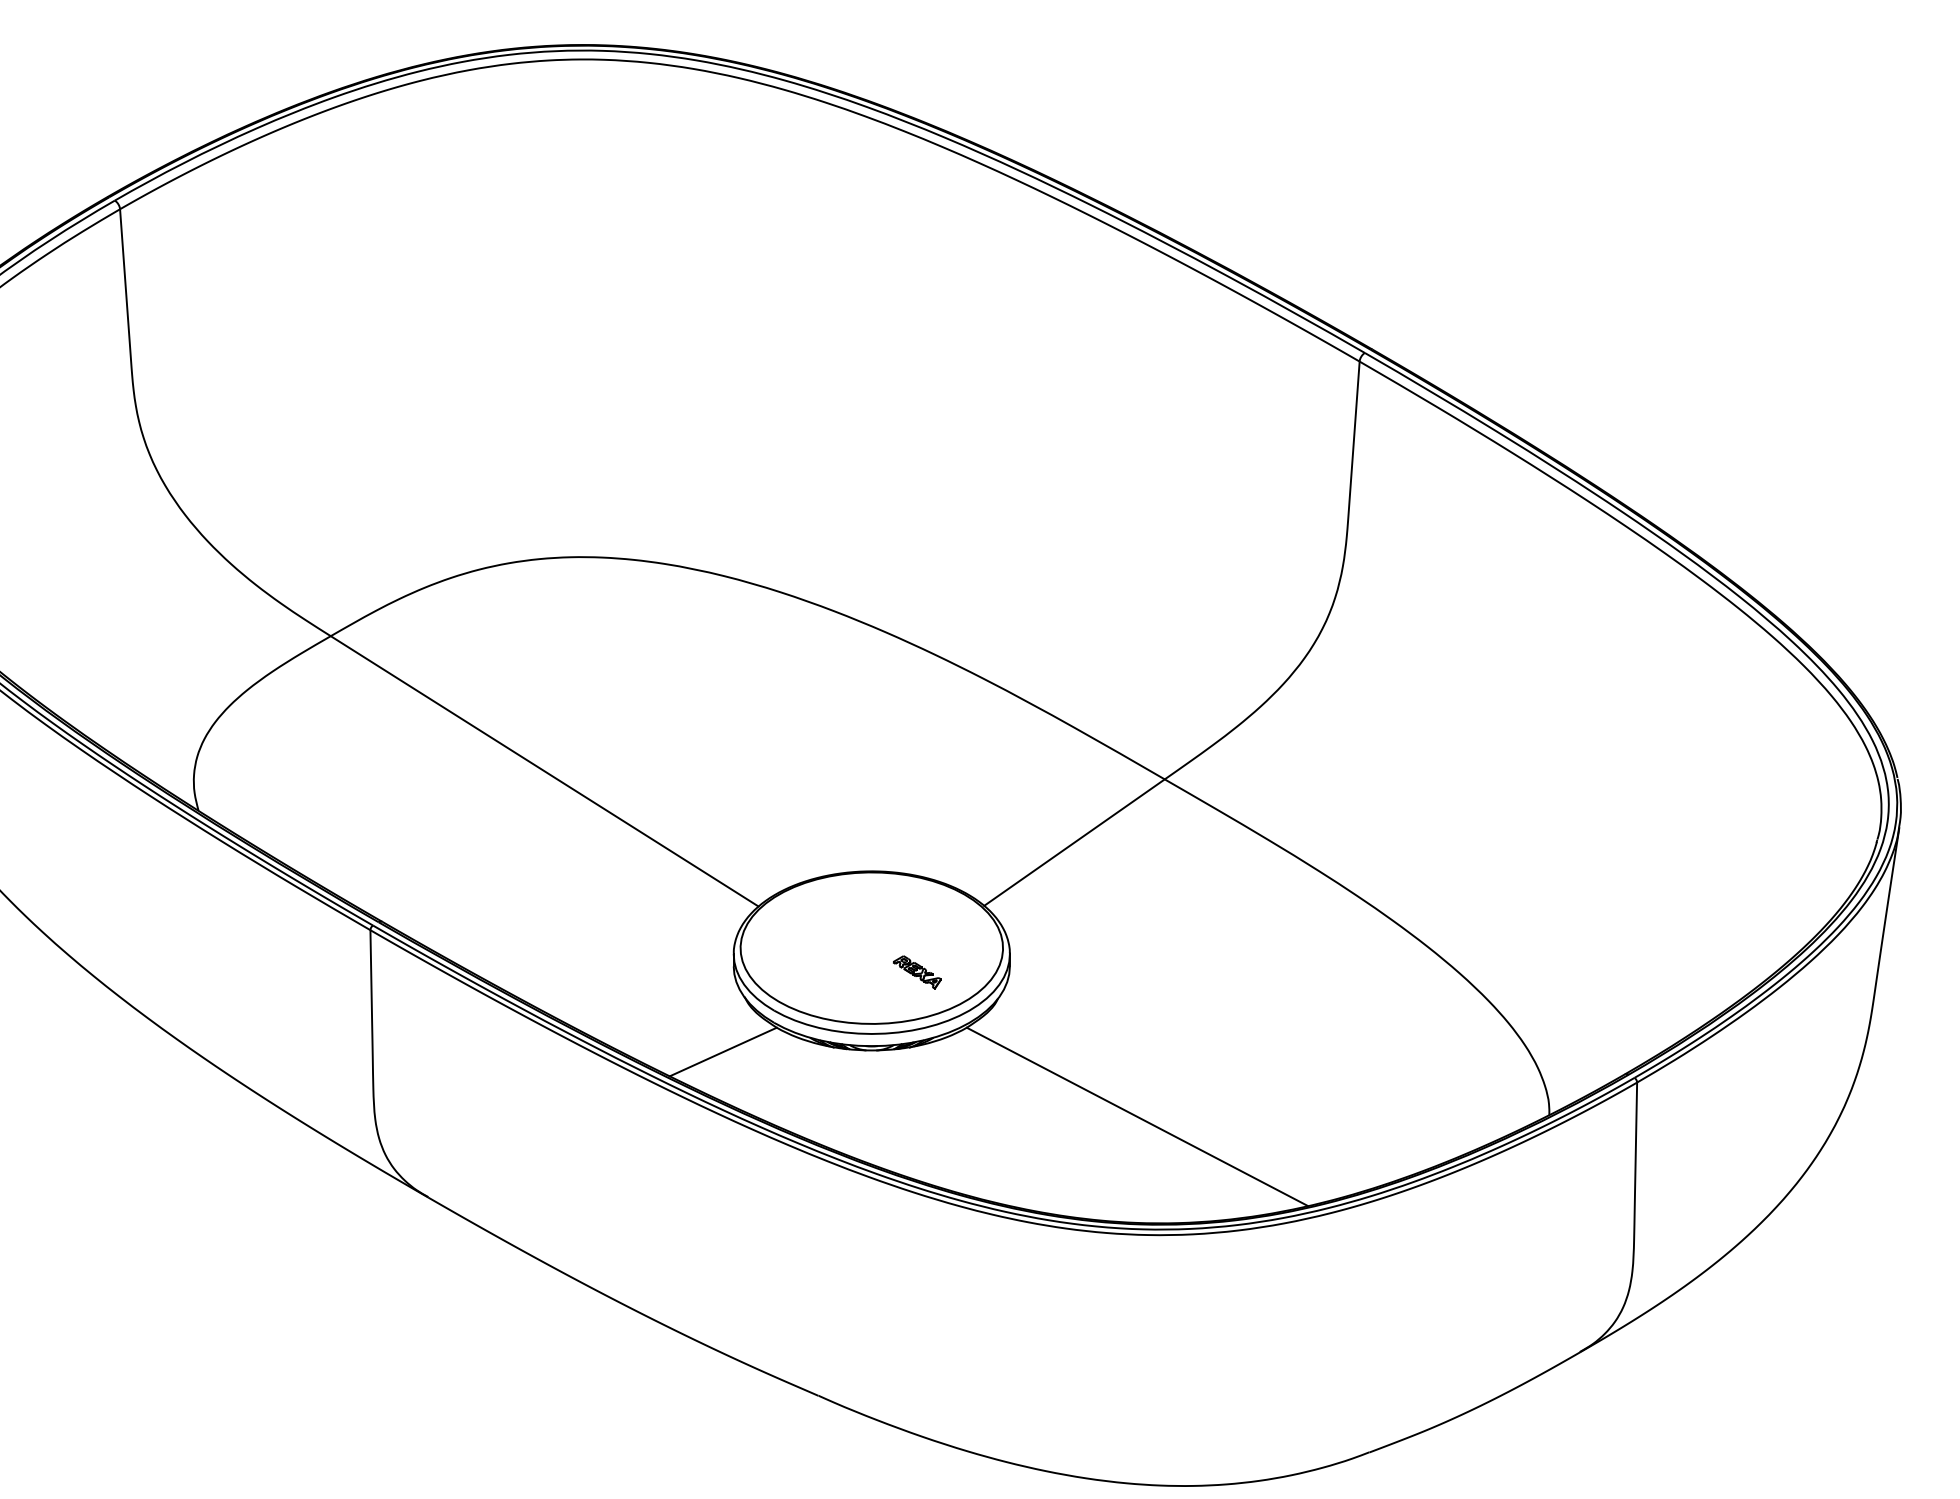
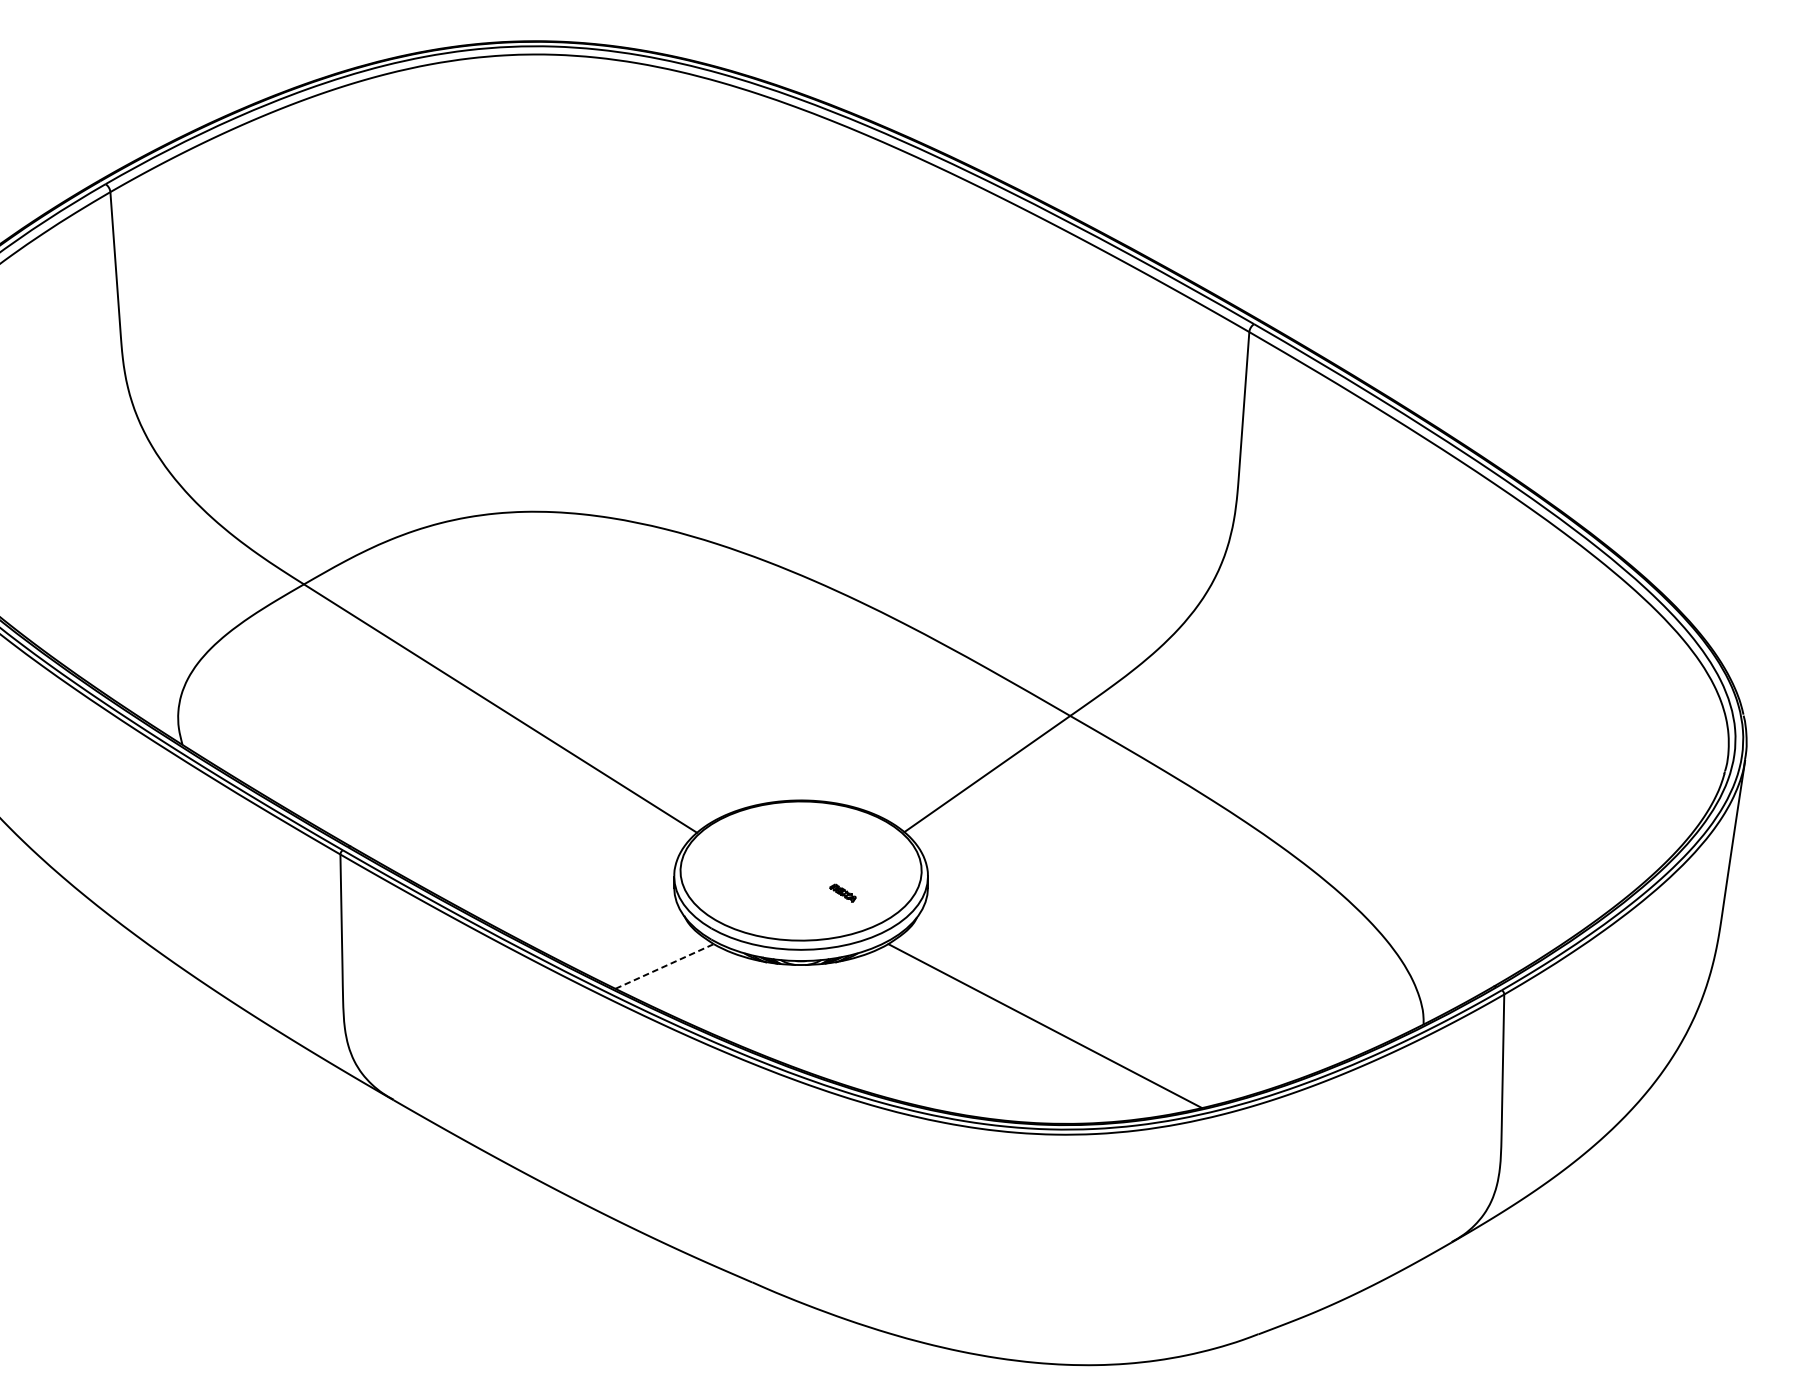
part: (917, 972) -> (843, 893), size x0.6
line: (723, 1052) -> (664, 966), solid -> dashed

